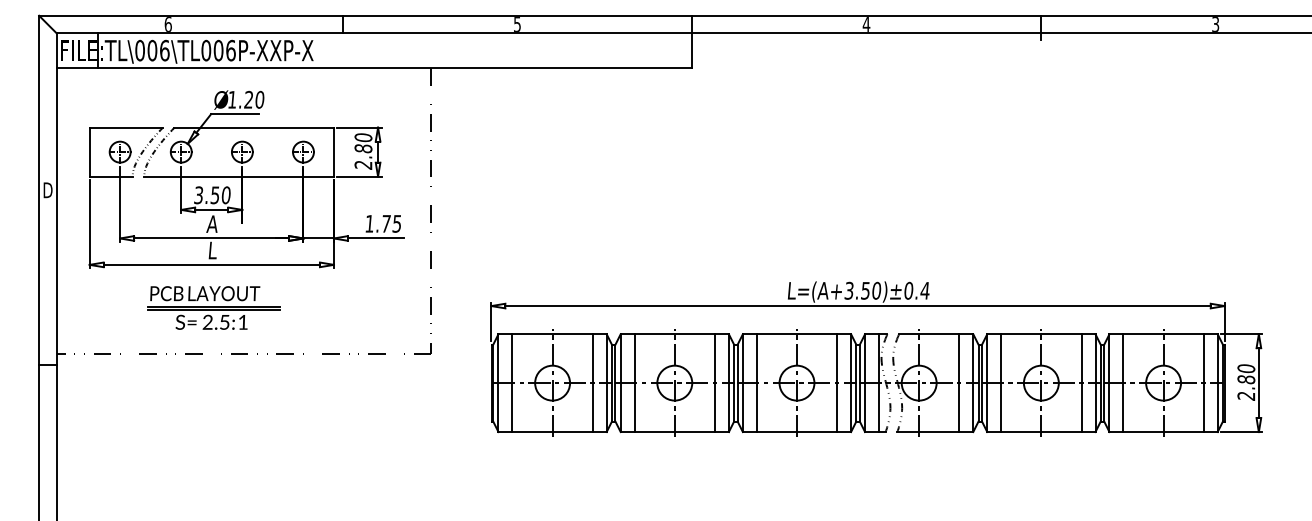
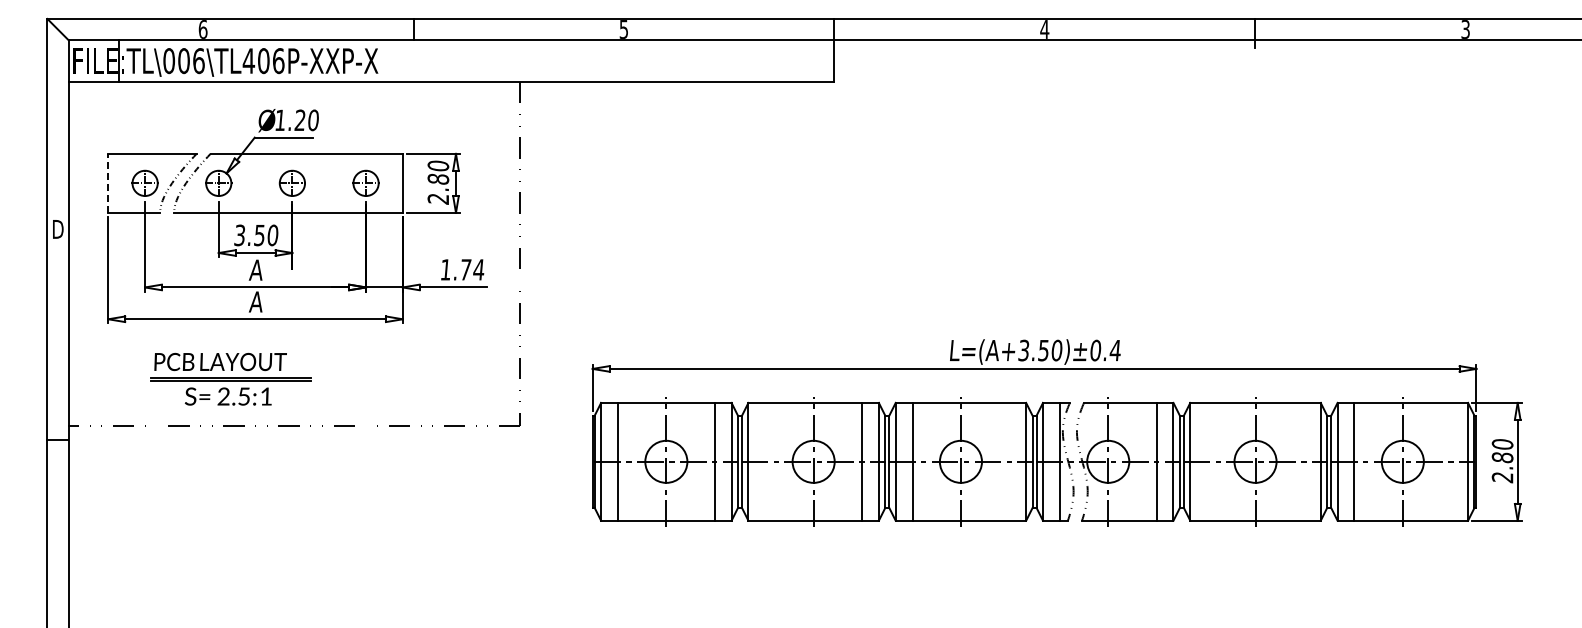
text: (205, 51) -> (248, 61), TL\006\TL006P-XXP-X -> TL\006\TL406P-XXP-X
line: (89, 151) -> (108, 182), solid -> dashed
text: (396, 223) -> (478, 269), 1.75 -> 1.74
text: (211, 250) -> (255, 301), L -> A
part: (213, 307) -> (230, 378), moved
line: (634, 382) -> (765, 461), removed
line: (837, 382) -> (1009, 461), removed
line: (1001, 382) -> (1207, 461), removed
line: (1081, 382) -> (1303, 461), removed
line: (1203, 382) -> (1451, 461), removed

